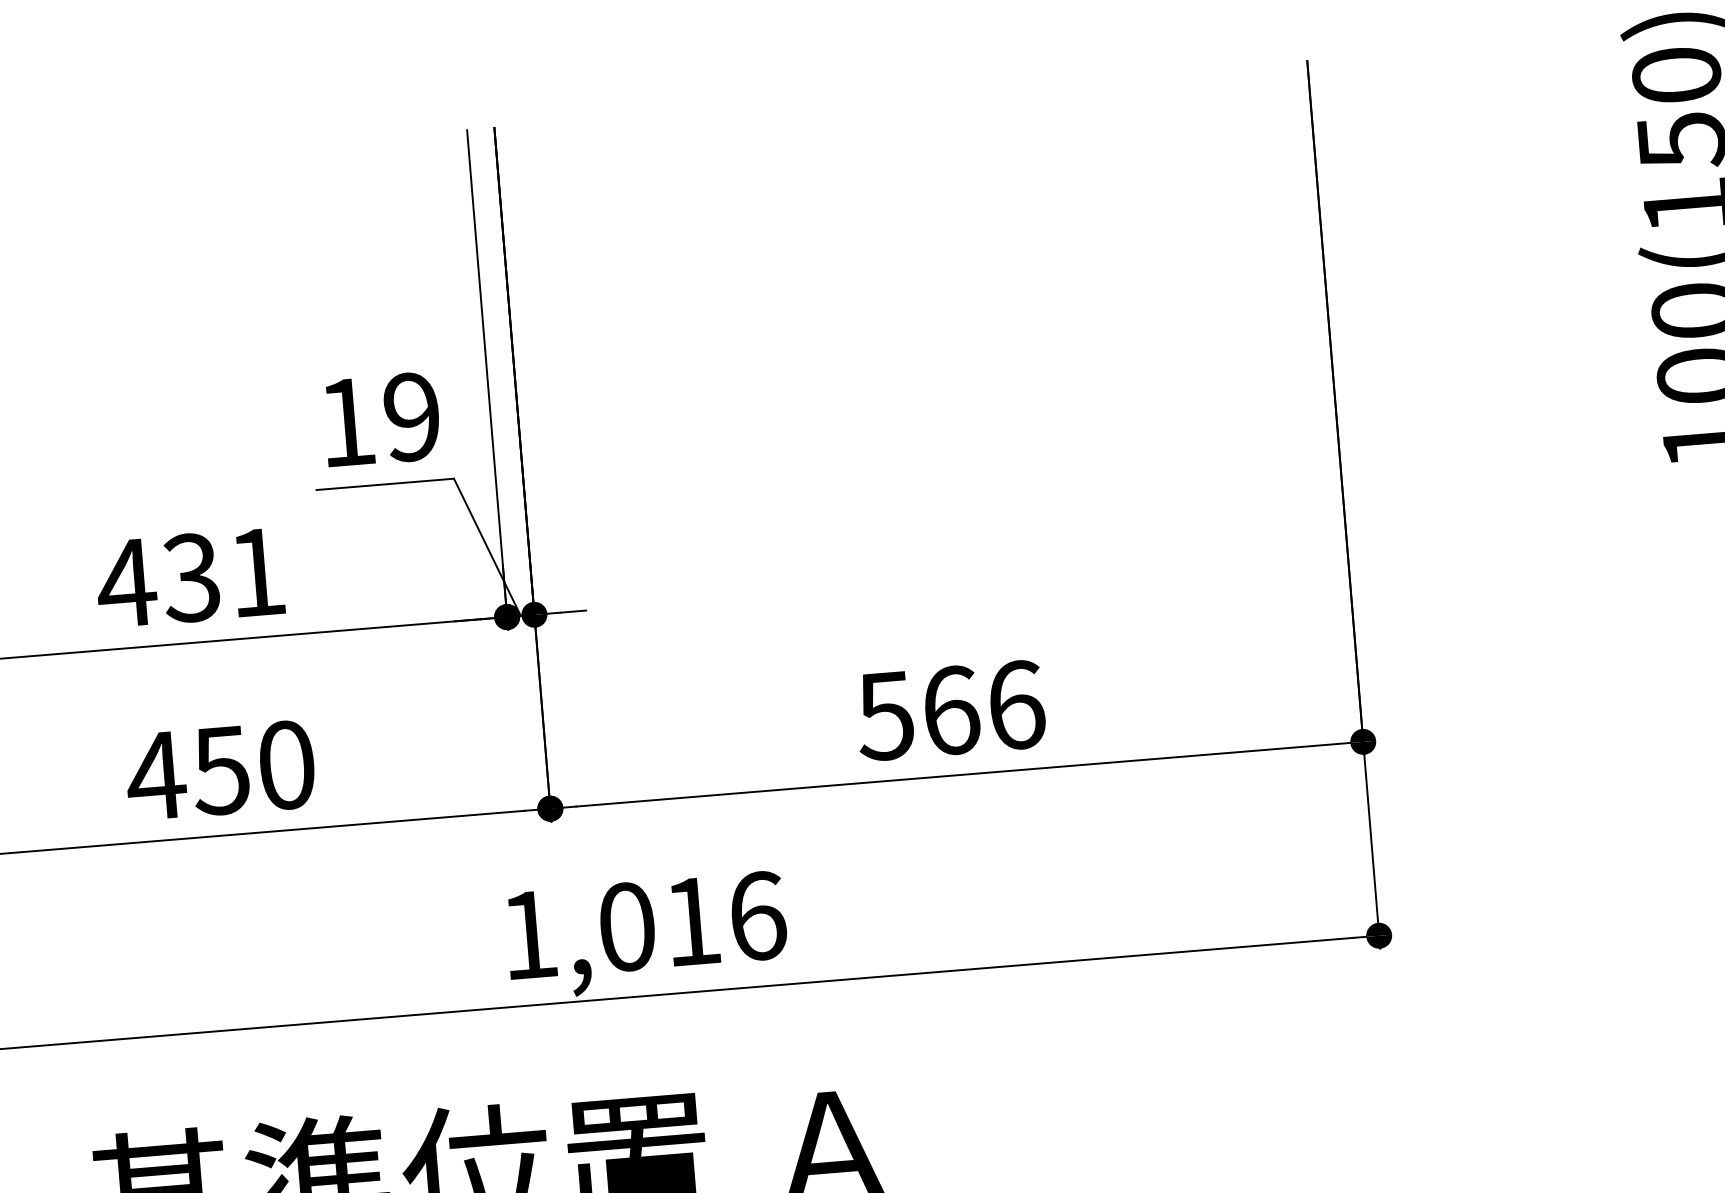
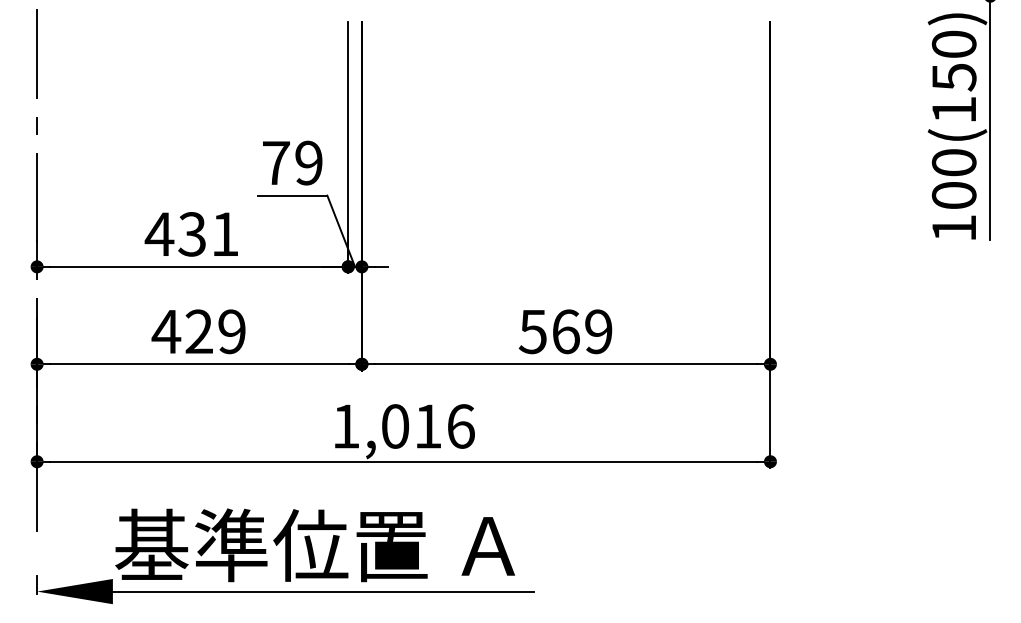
text: (347, 421) -> (276, 162), 19 -> 79
text: (1015, 704) -> (598, 331), 566 -> 569
text: (253, 767) -> (215, 331), 450 -> 429

